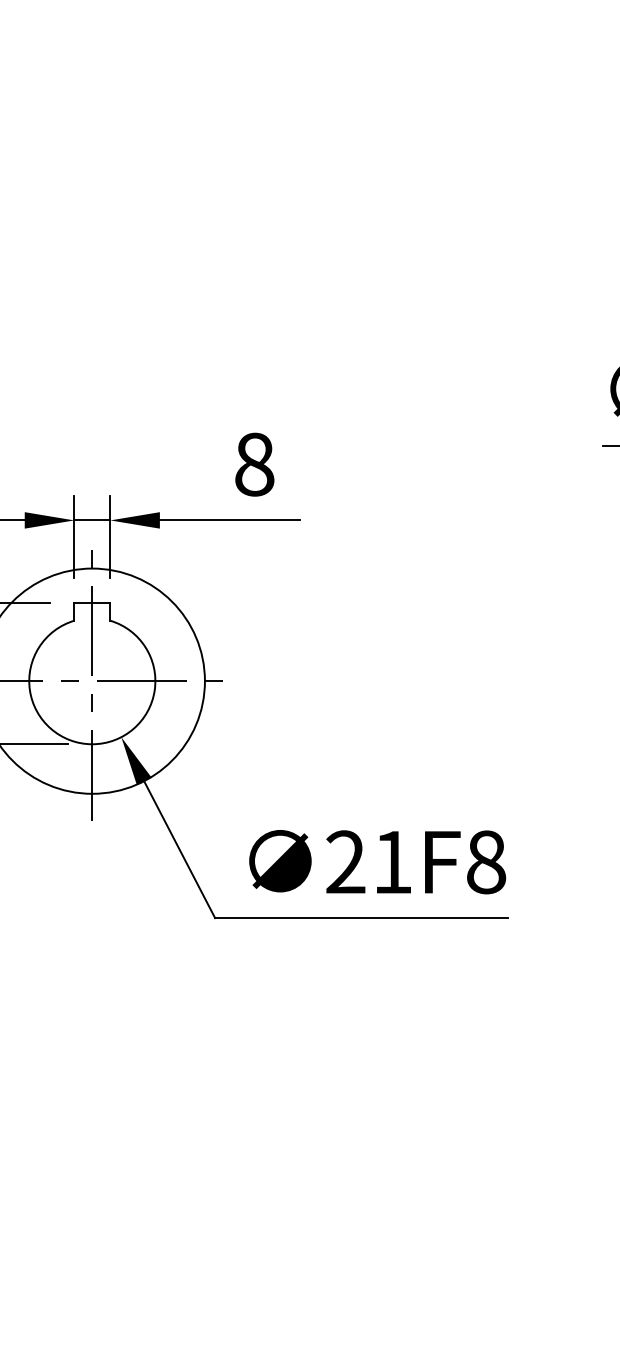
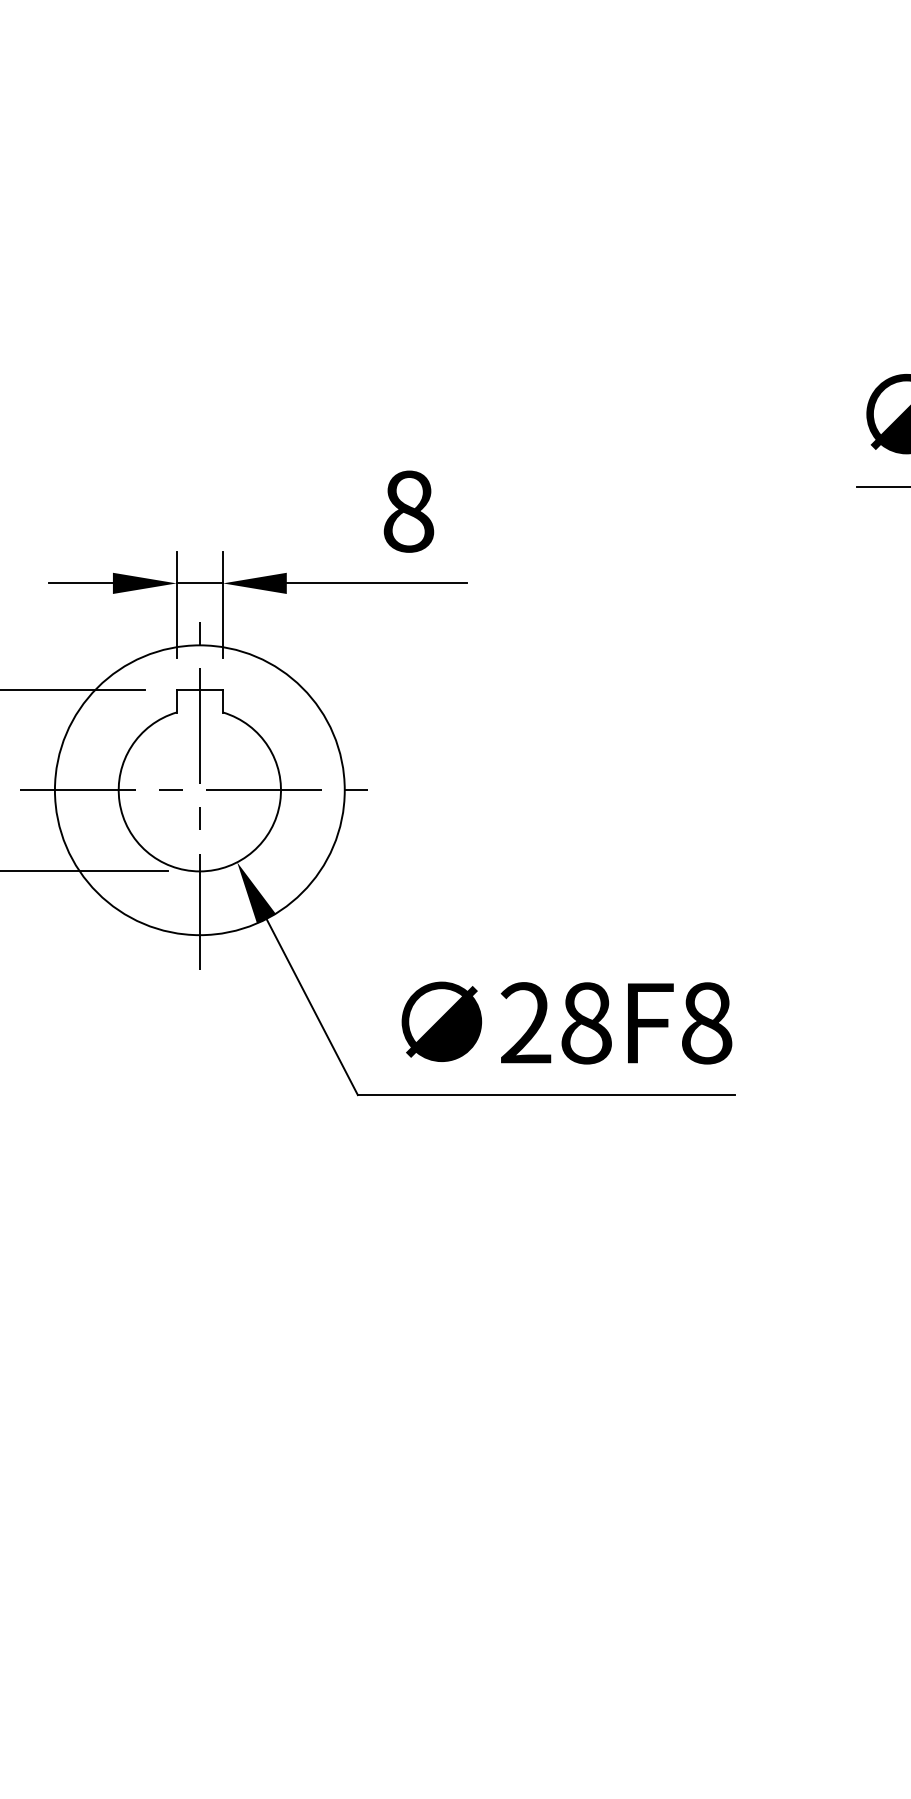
text: (392, 862) -> (586, 1023), 21F8 -> 28F8

